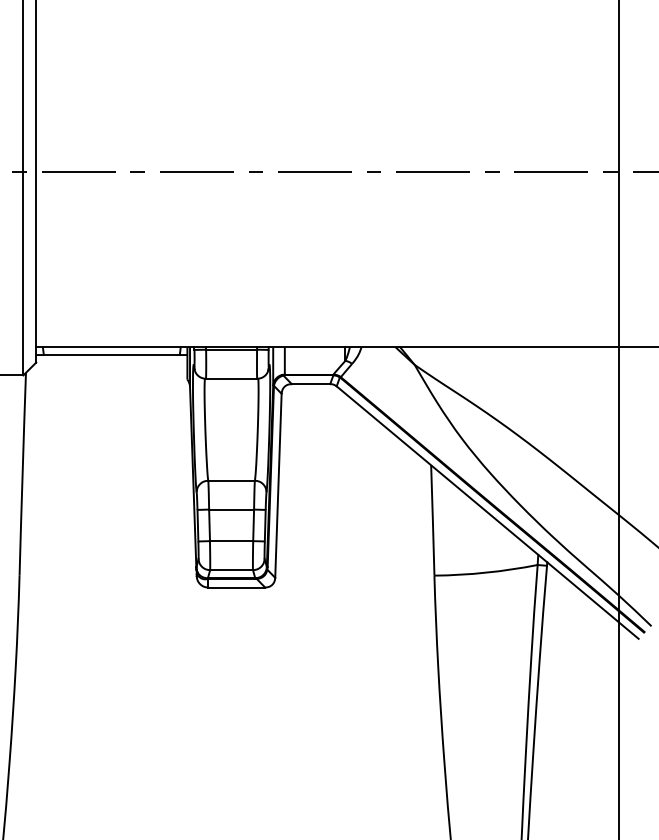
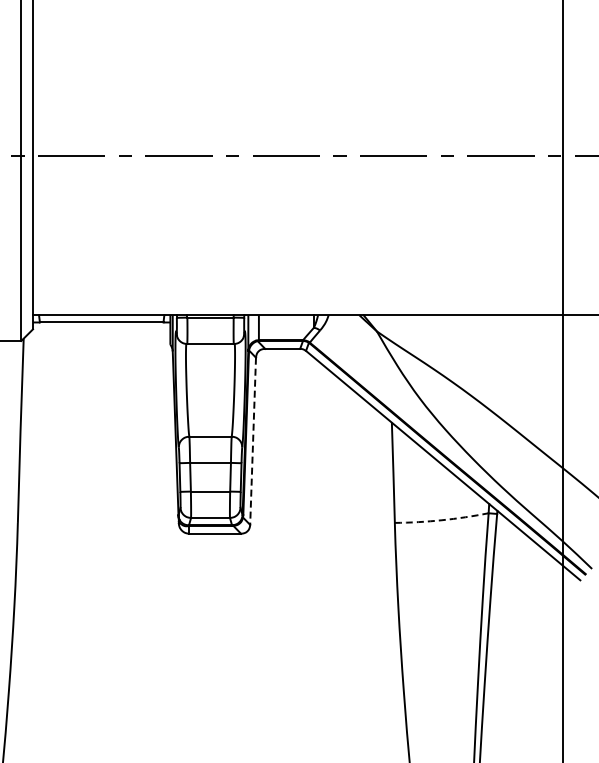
line: (278, 486) -> (253, 441), solid -> dashed
arc: (485, 572) -> (441, 520), solid -> dashed

